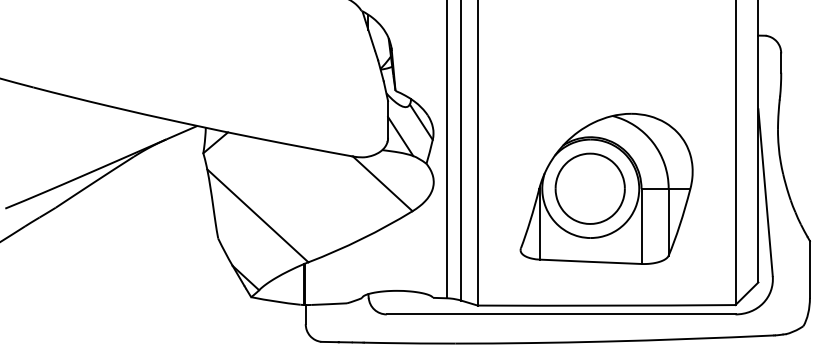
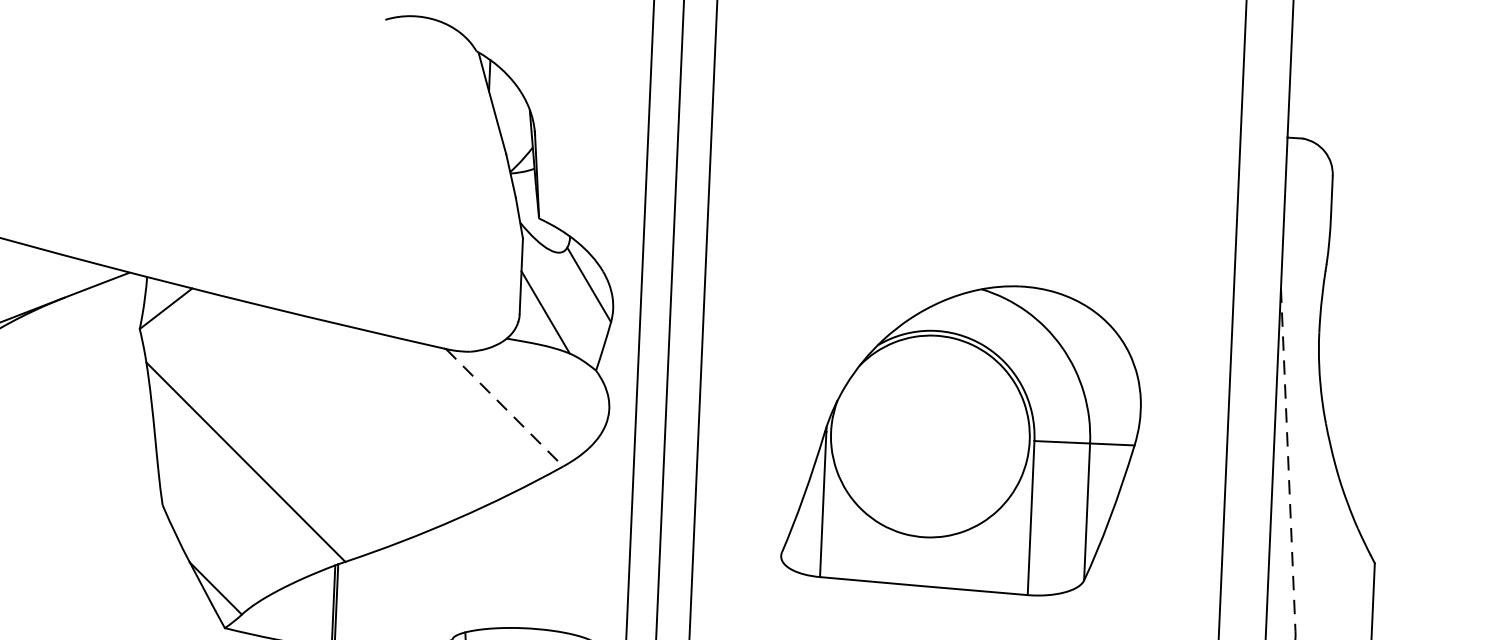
line: (383, 184) -> (506, 409), solid -> dashed
part: (589, 188) -> (927, 435), removed
line: (765, 192) -> (1288, 459), solid -> dashed

